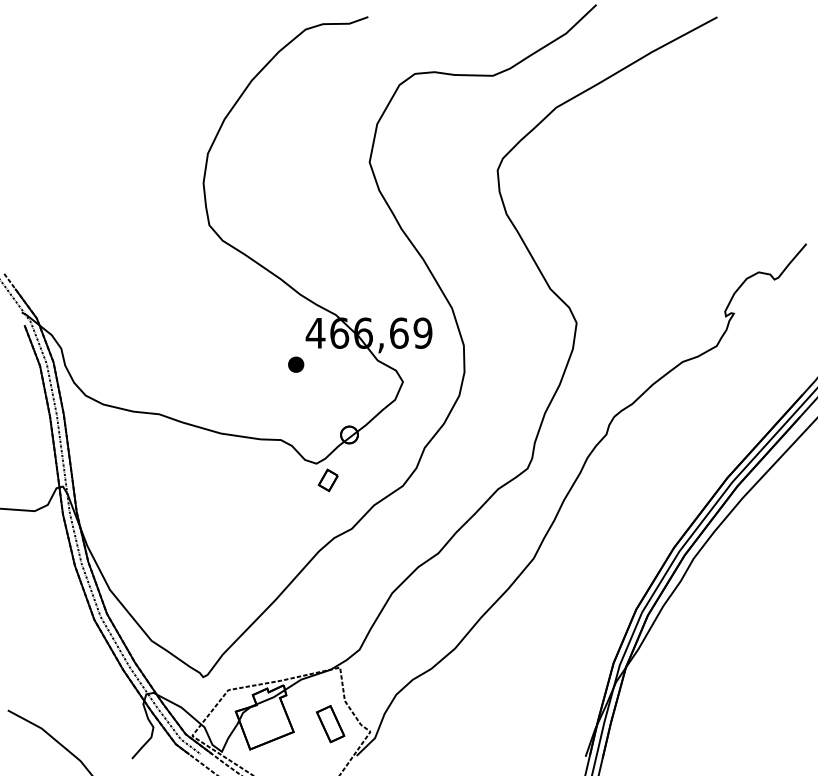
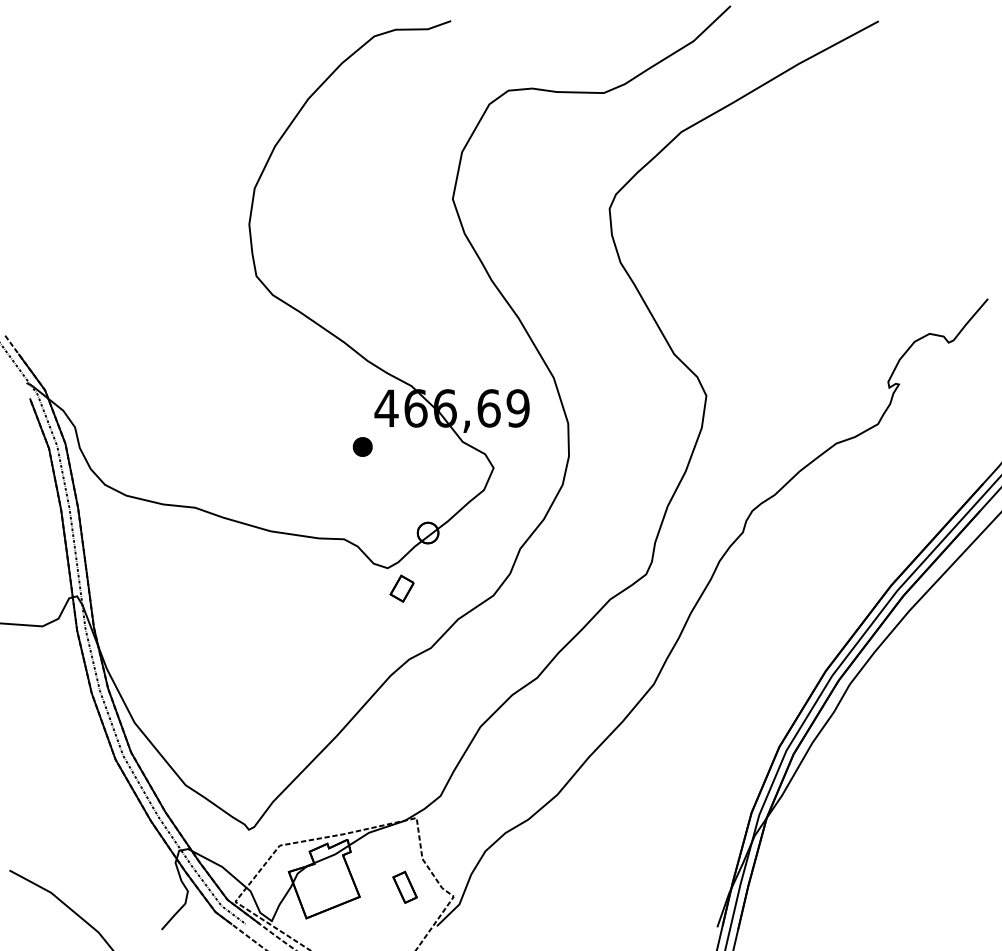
part: (330, 724) -> (404, 887), size x0.7

